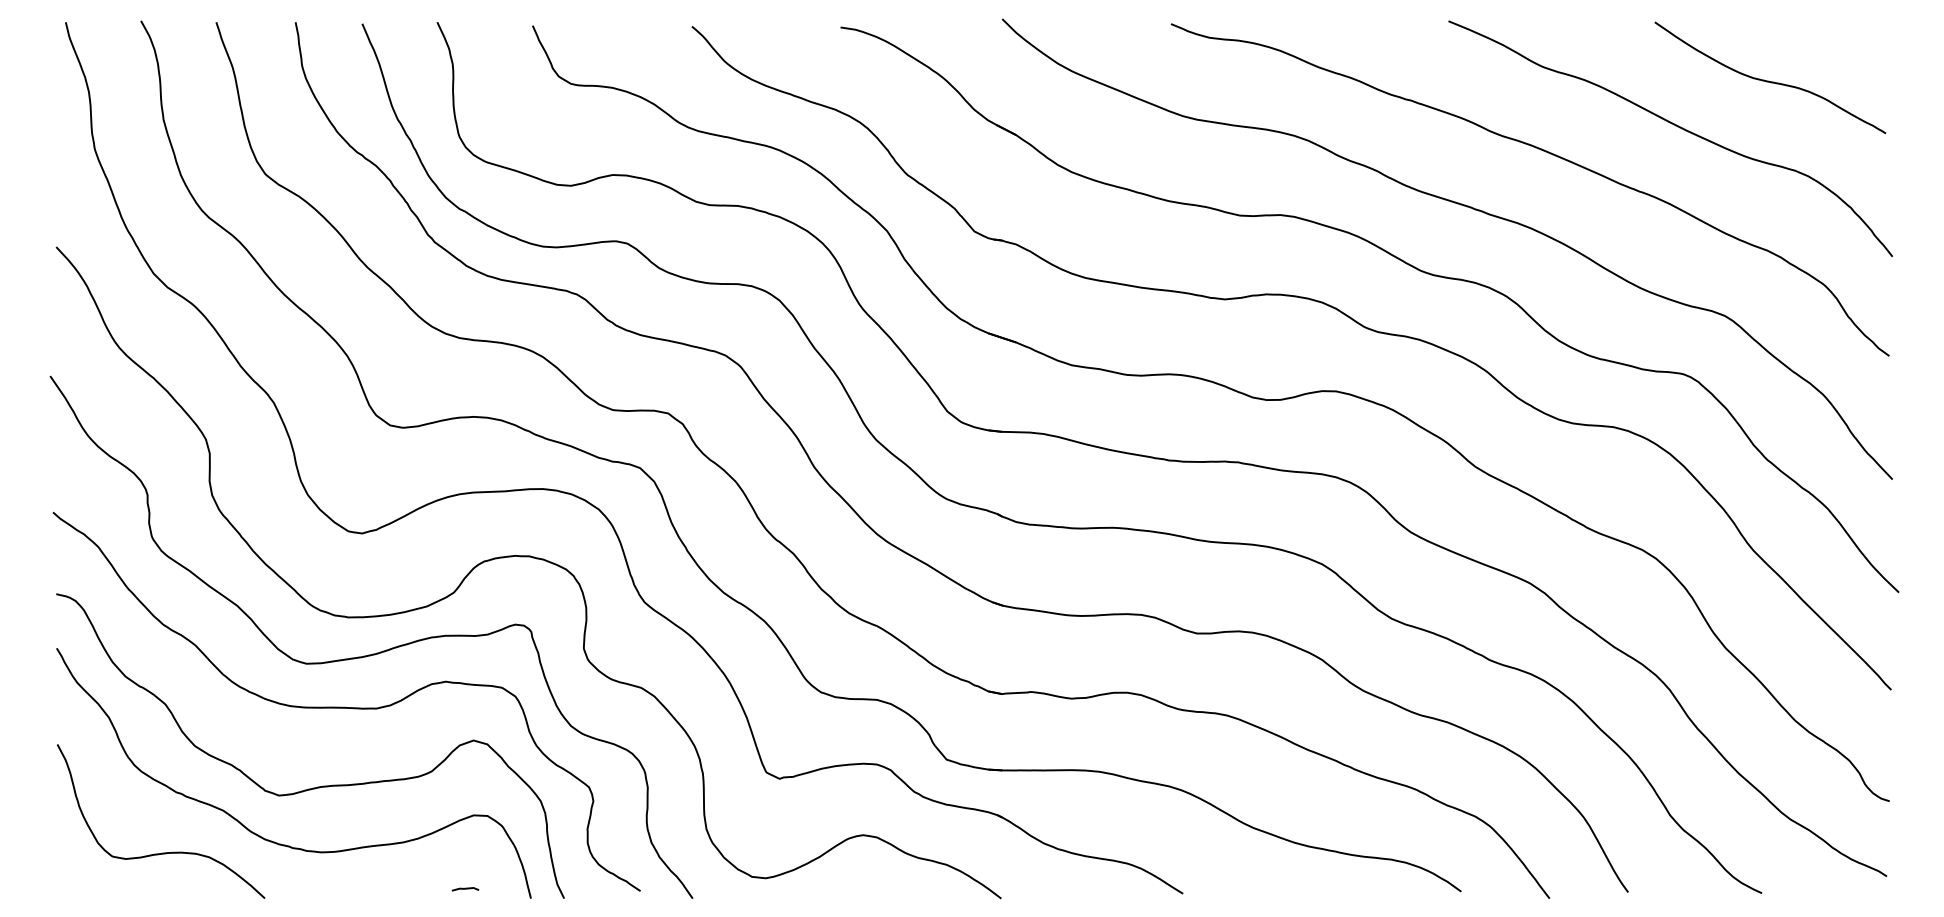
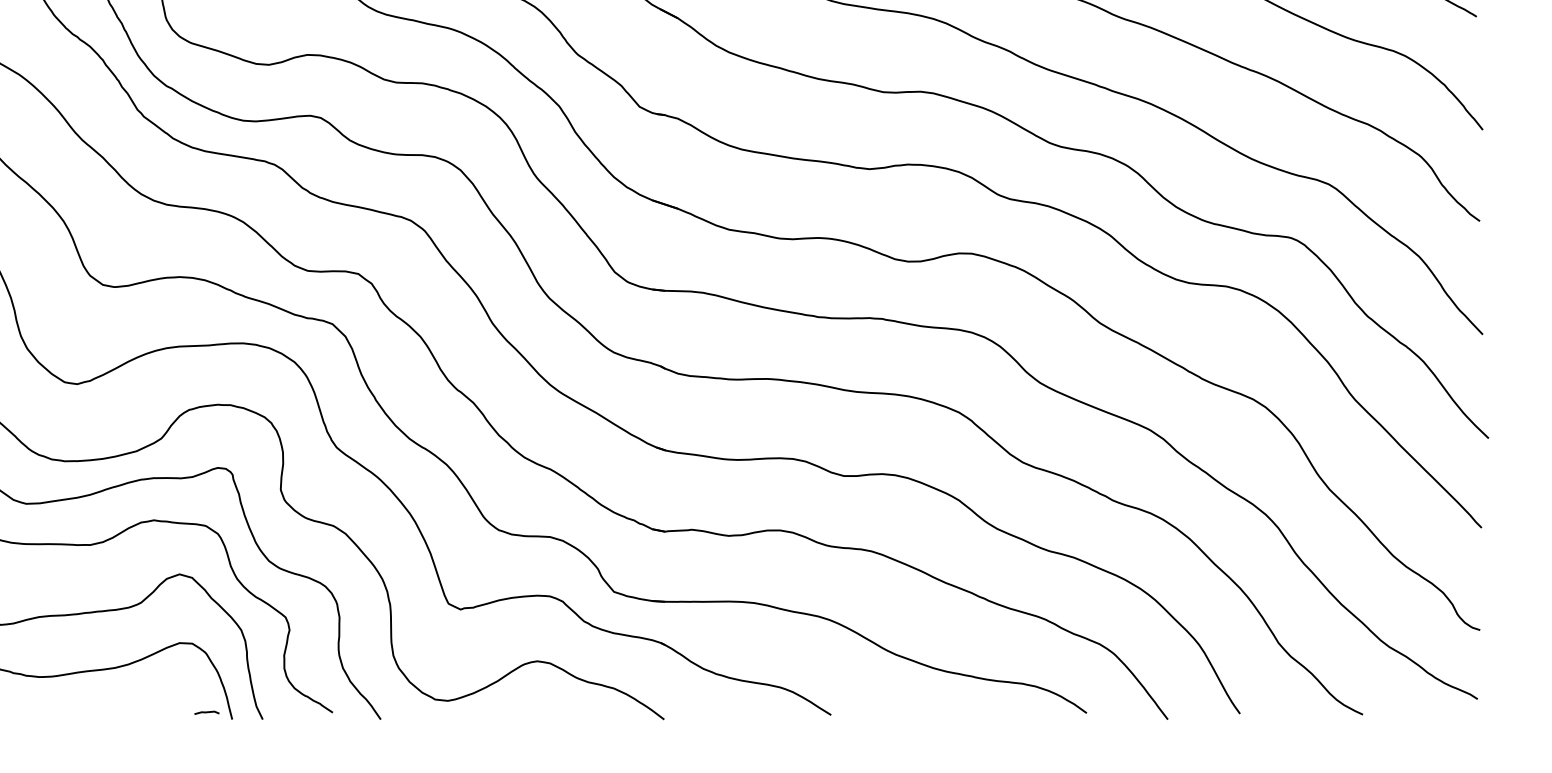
line: (465, 889) -> (207, 713), moved

